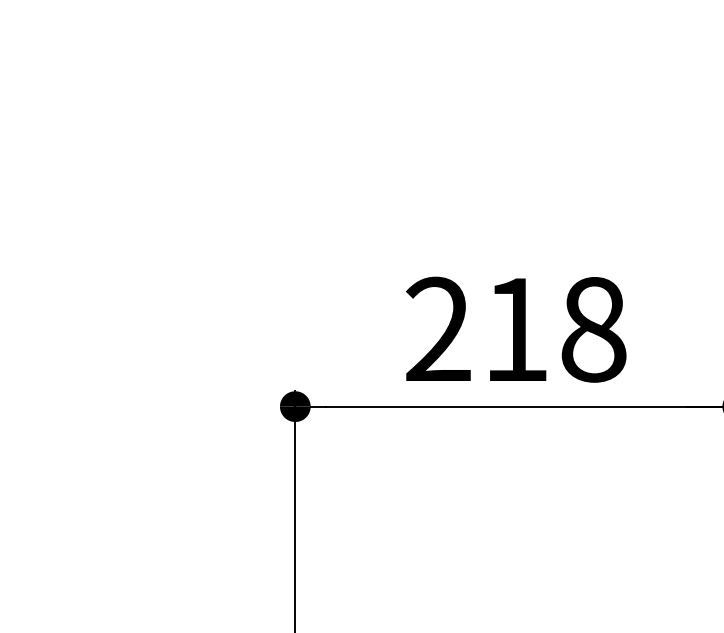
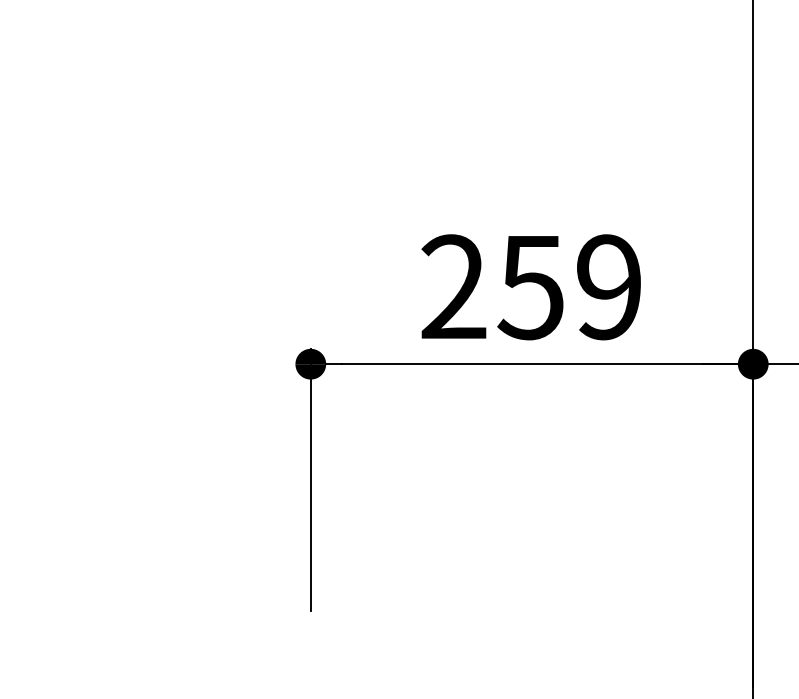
text: (554, 329) -> (569, 287), 218 -> 259

